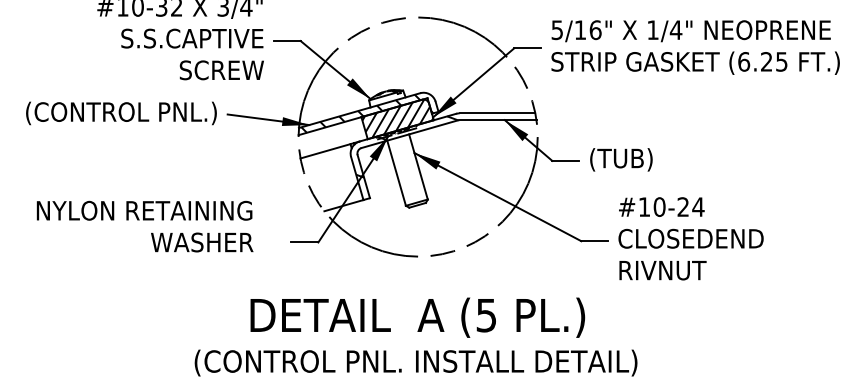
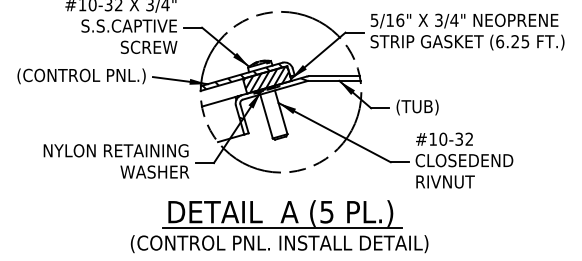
text: (652, 28) -> (438, 19), 1/4" -> 3/4"
text: (691, 205) -> (464, 138), #10-24 -> #10-32
text: (145, 226) -> (116, 161), moved
line: (420, 339) -> (282, 228), added

